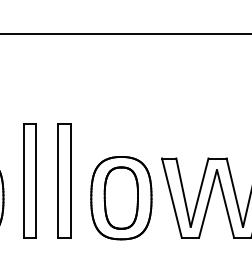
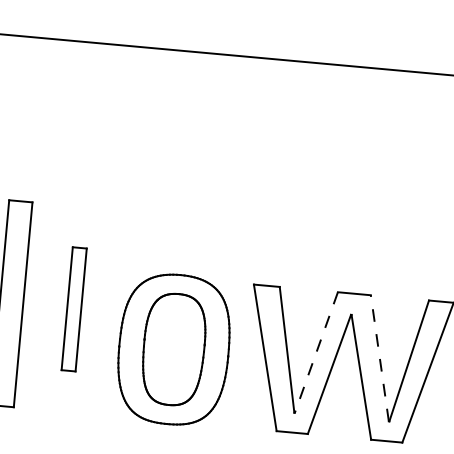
part: (64, 180) -> (73, 308), size x0.6
line: (234, 192) -> (379, 357), solid -> dashed
line: (199, 193) -> (315, 354), solid -> dashed

